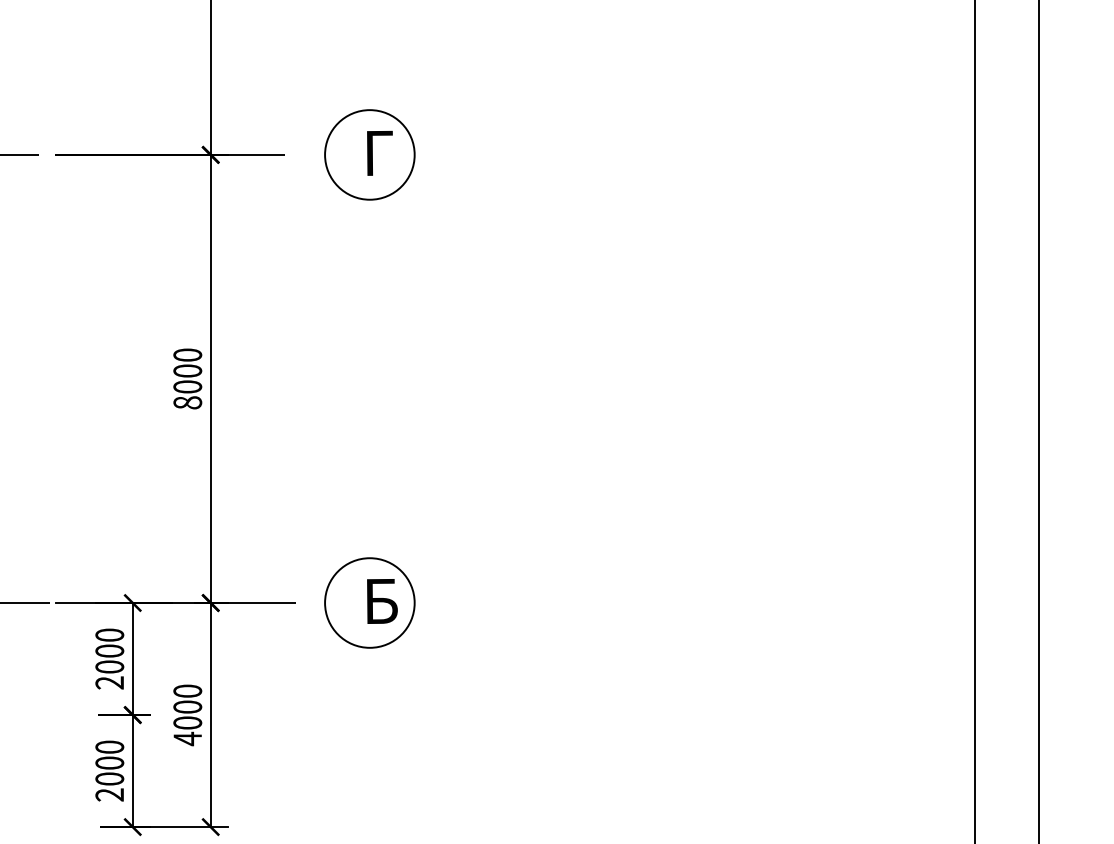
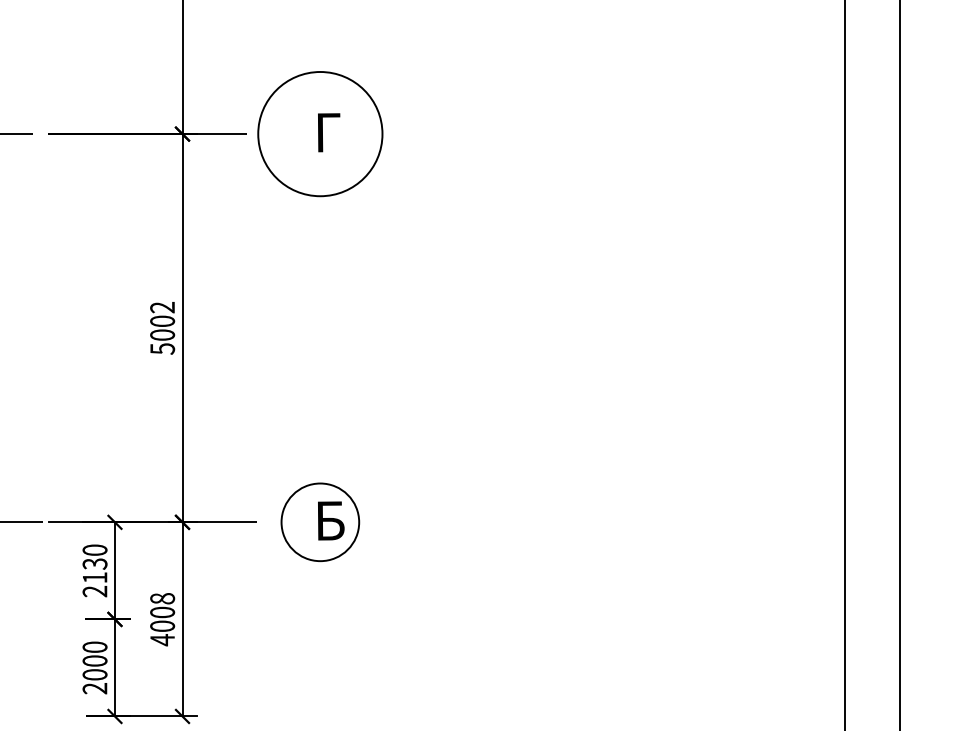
circle: (370, 154) -> (320, 133), size x1.6
text: (187, 378) -> (162, 327), 8000 -> 5002
text: (109, 658) -> (94, 570), 2000 -> 2130
text: (187, 690) -> (162, 598), 4000 -> 4008

